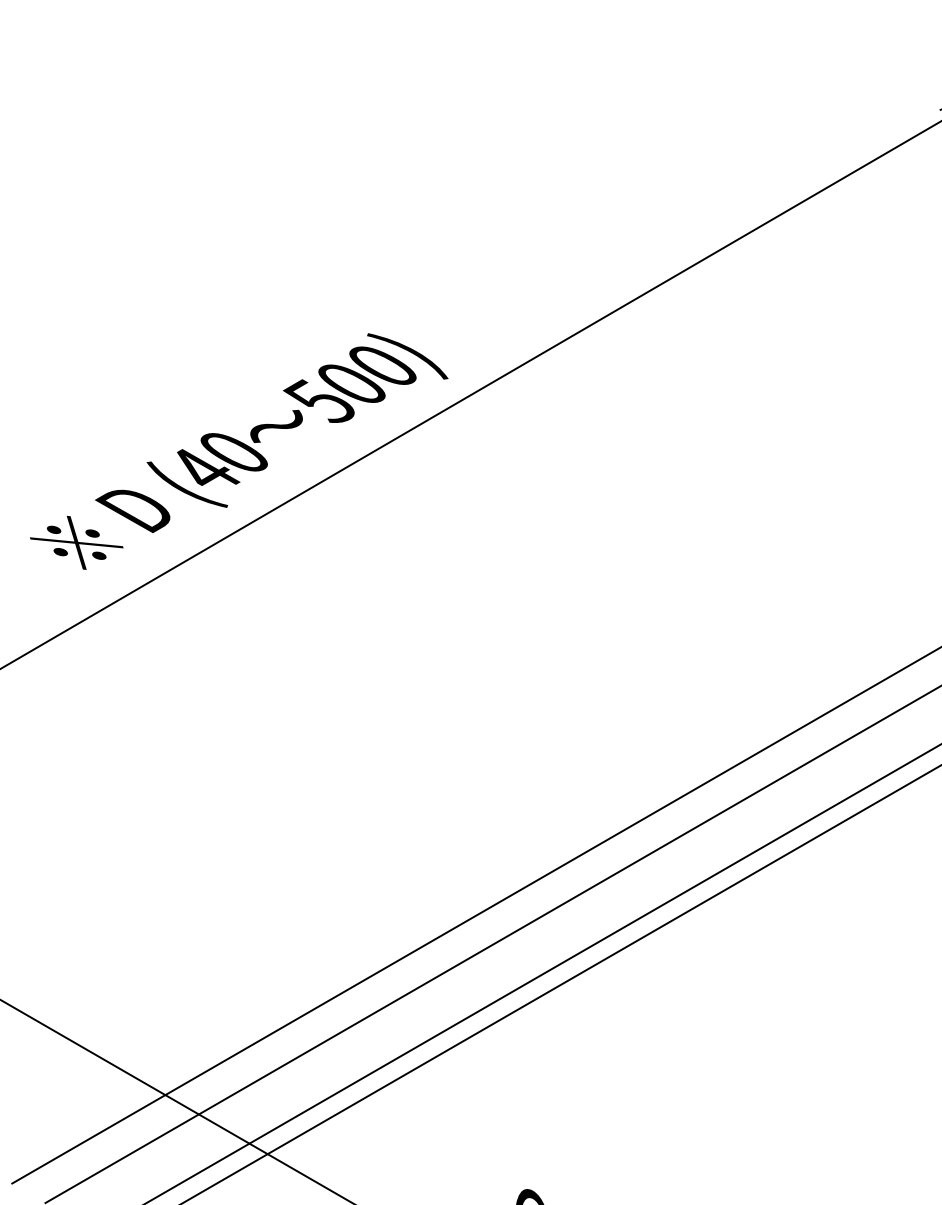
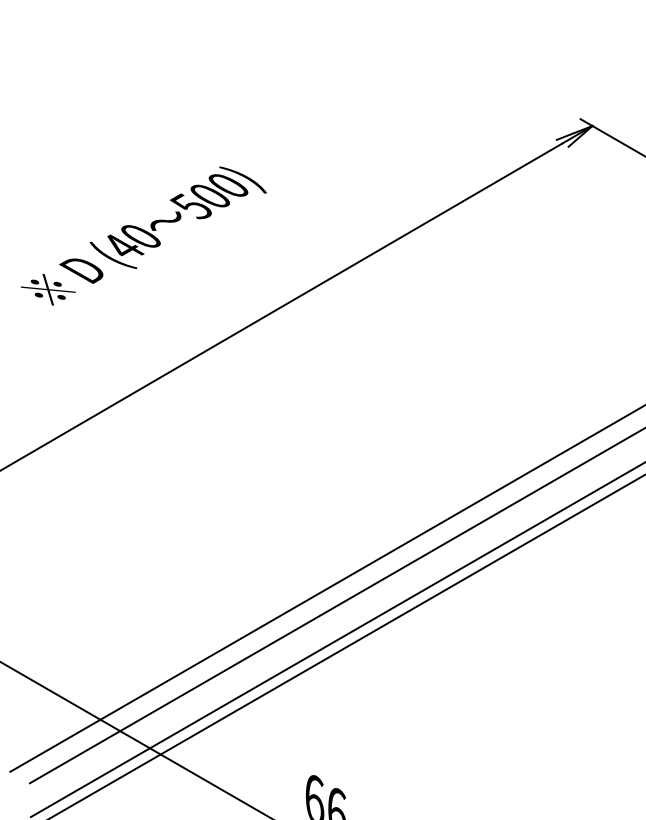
text: (238, 450) -> (143, 235), moved

